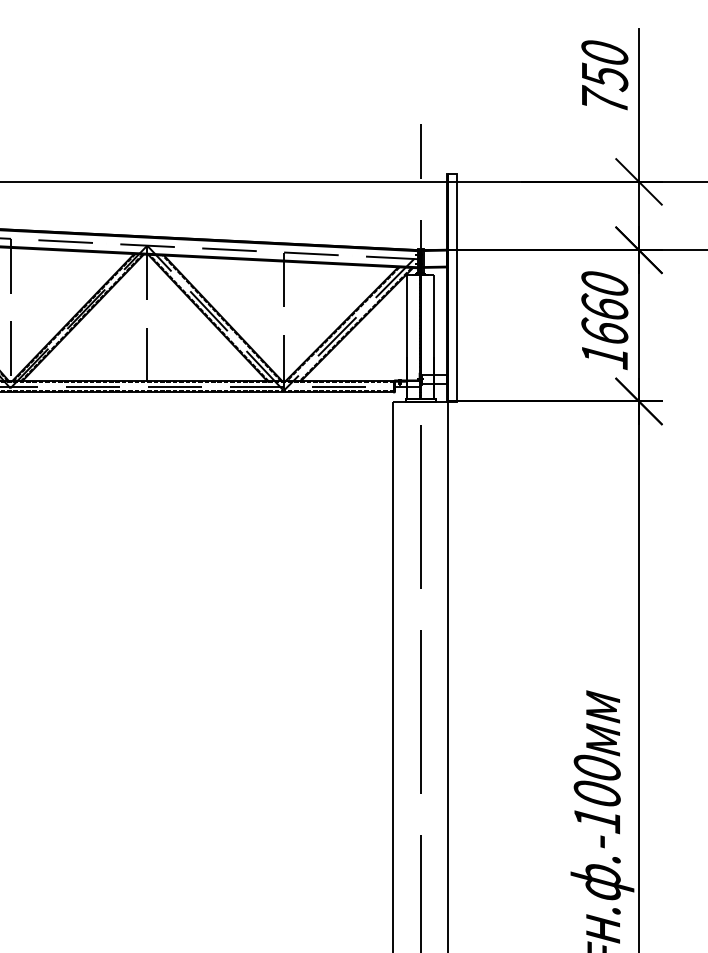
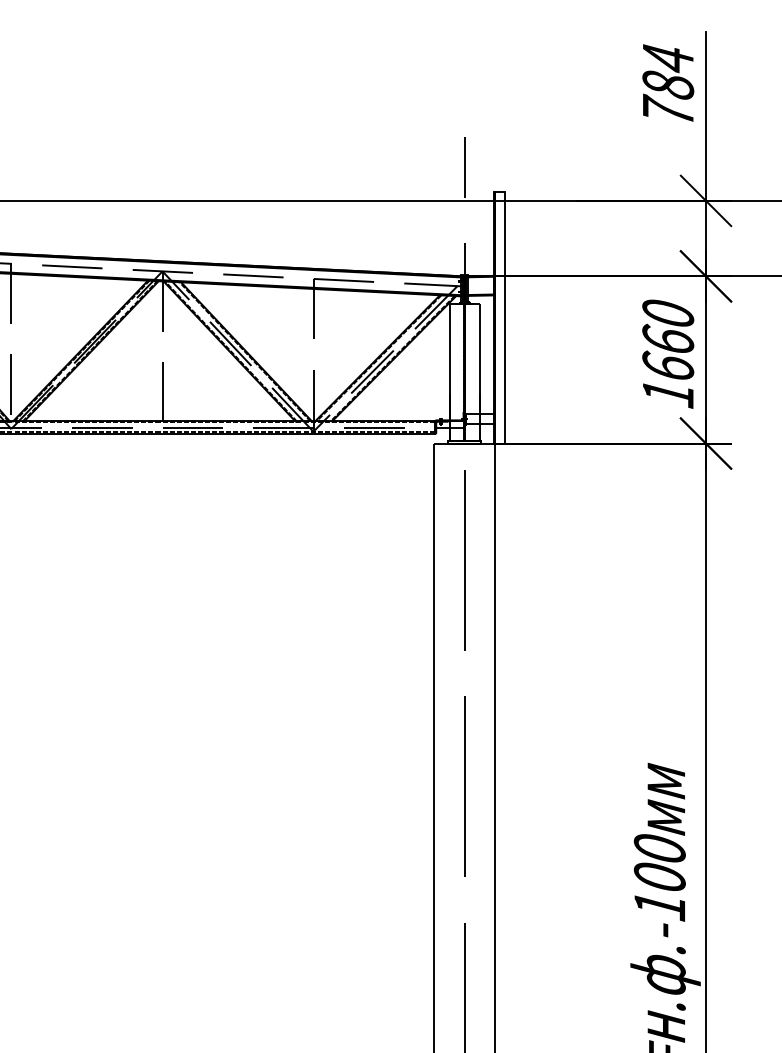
text: (605, 65) -> (668, 72), 750 -> 784

